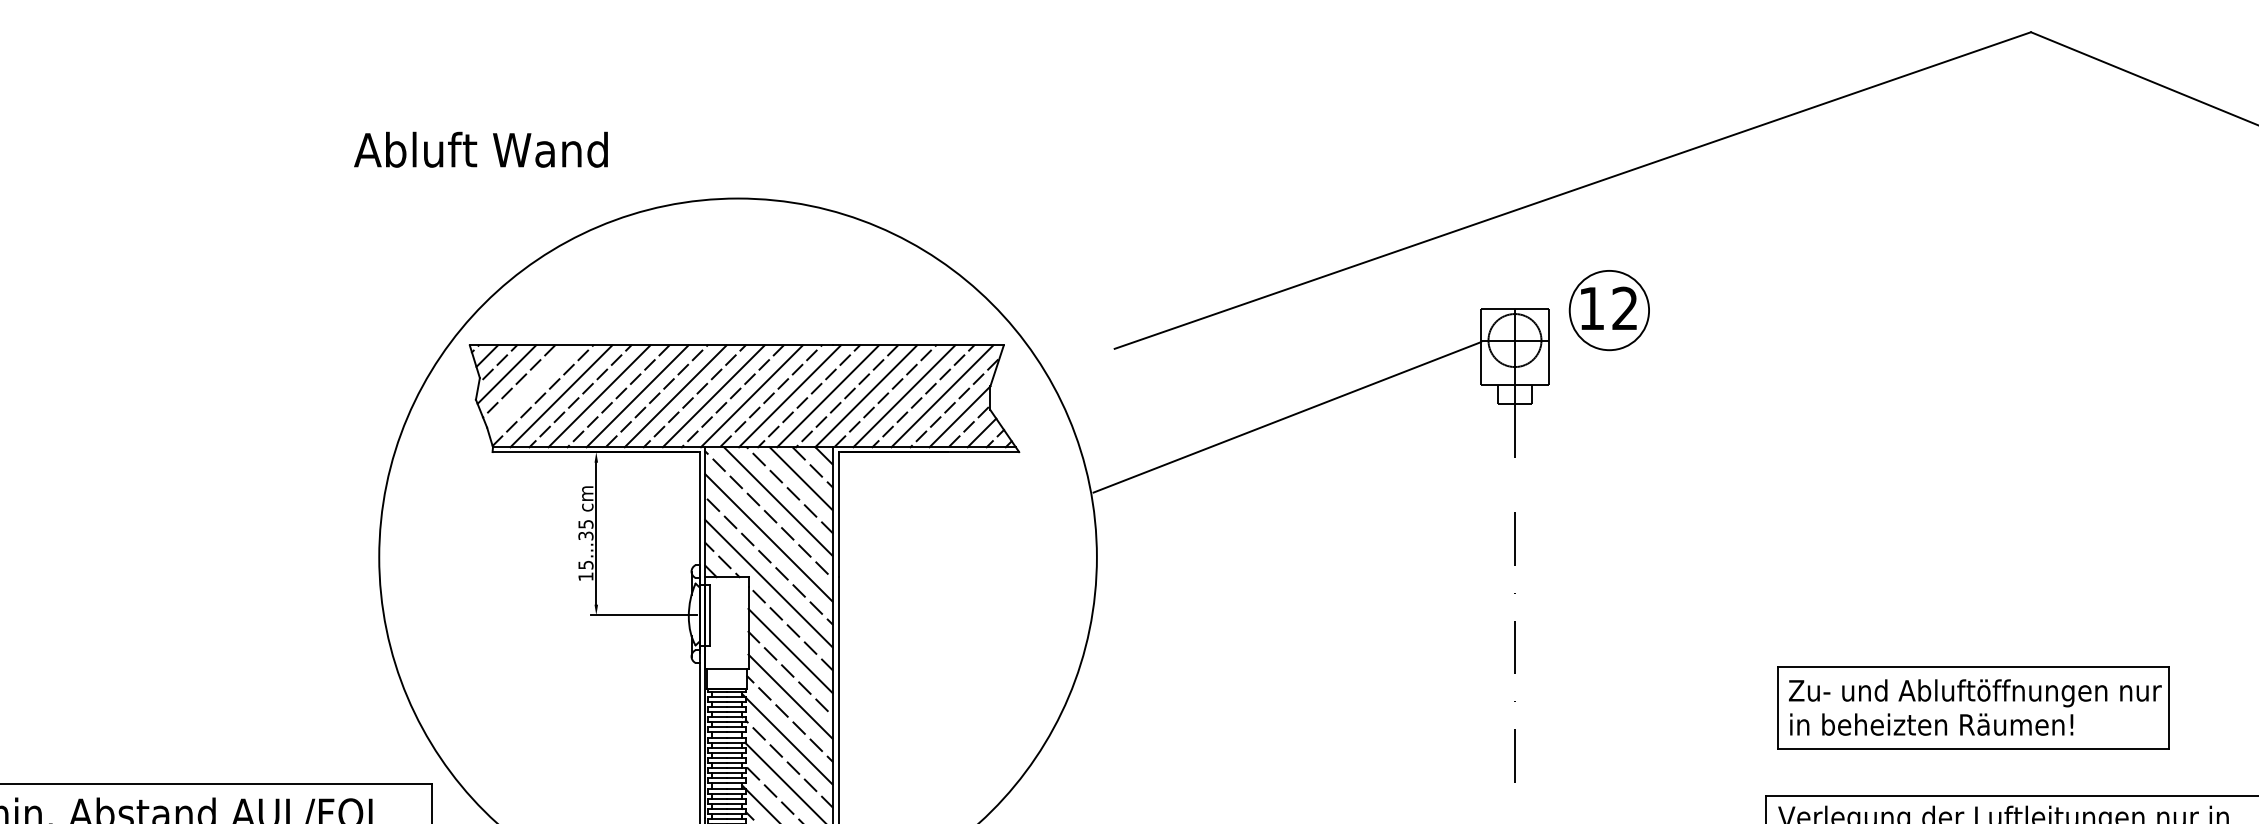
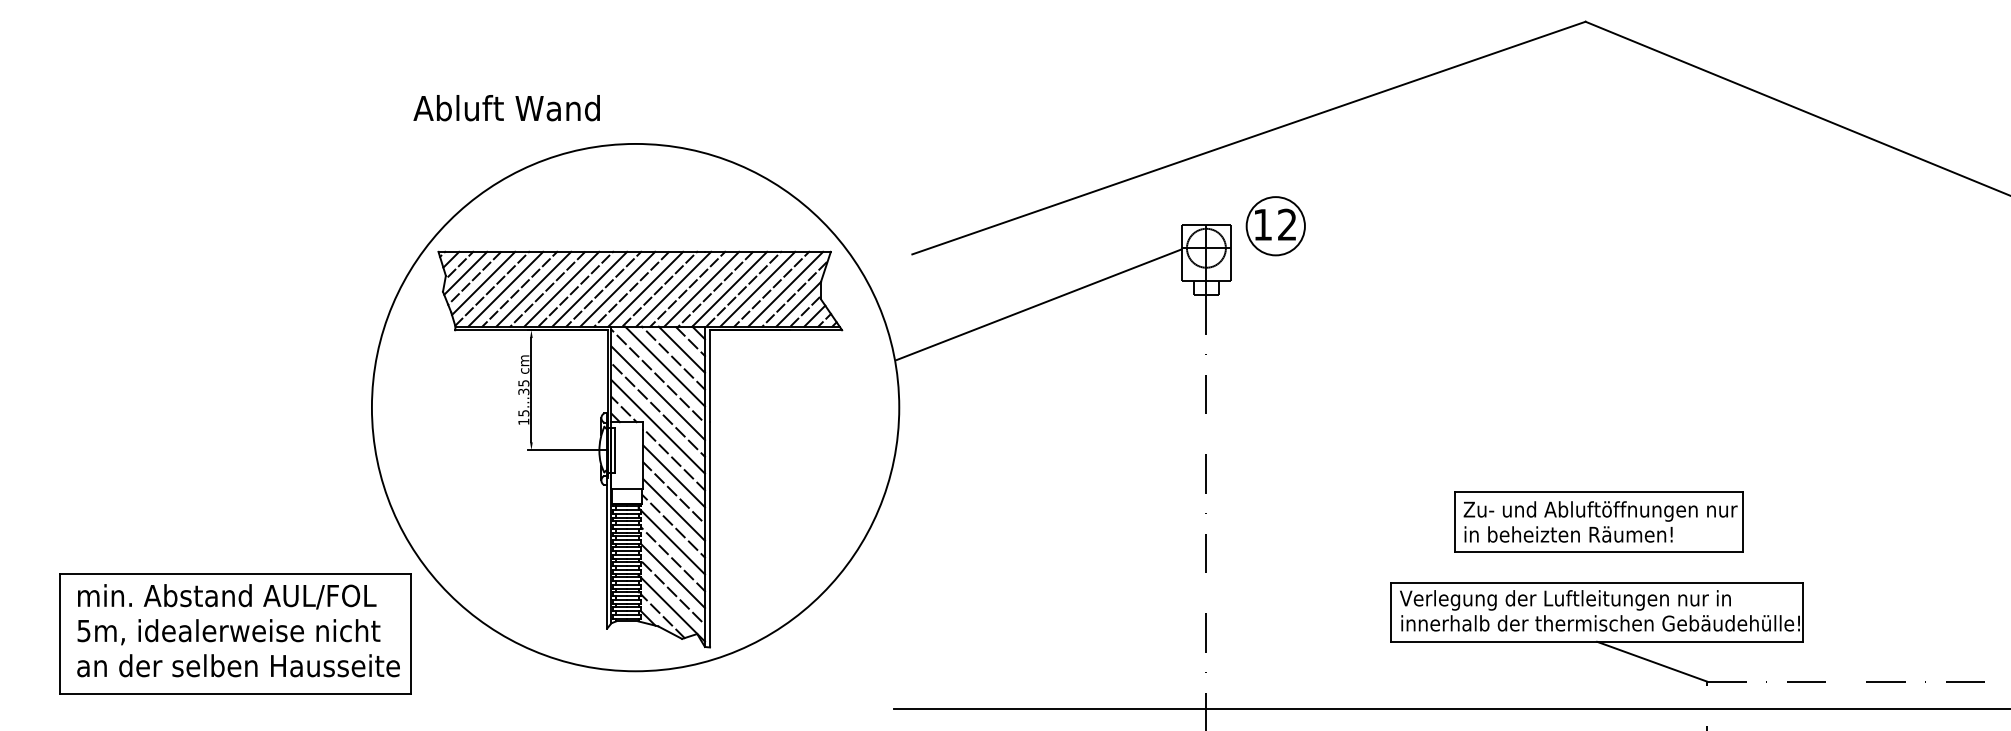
text: (480, 150) -> (506, 108), moved
line: (531, 388) -> (483, 283), added
part: (1972, 706) -> (1598, 521), moved

